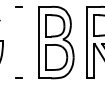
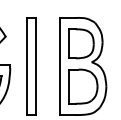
line: (15, 42) -> (27, 66), added
line: (22, 42) -> (36, 66), added

